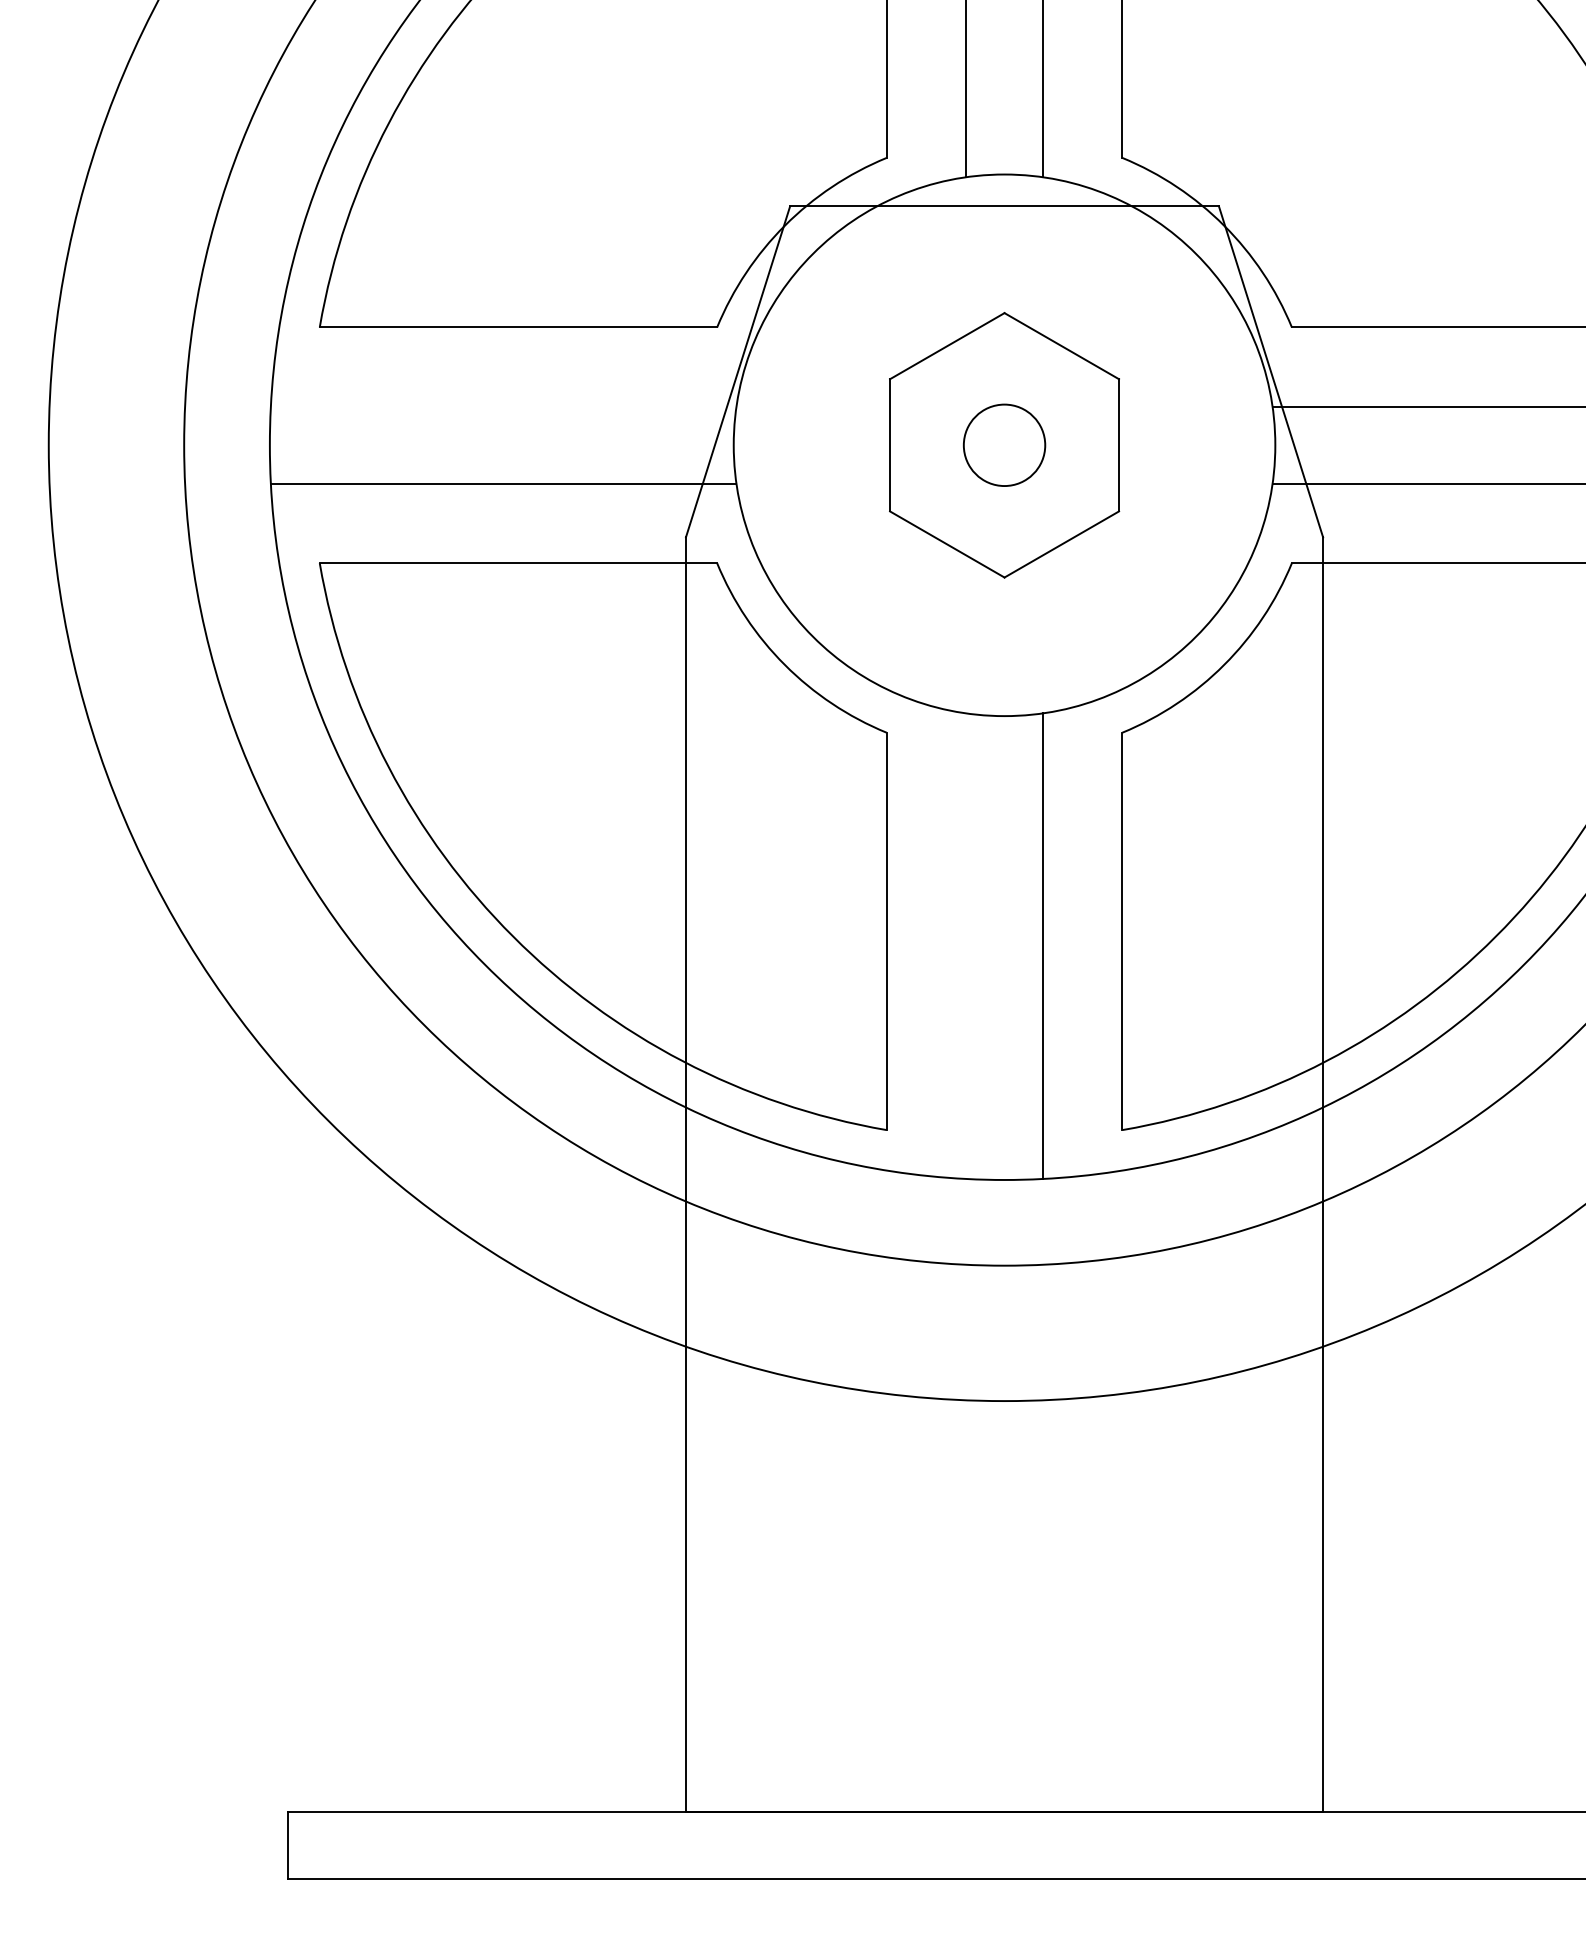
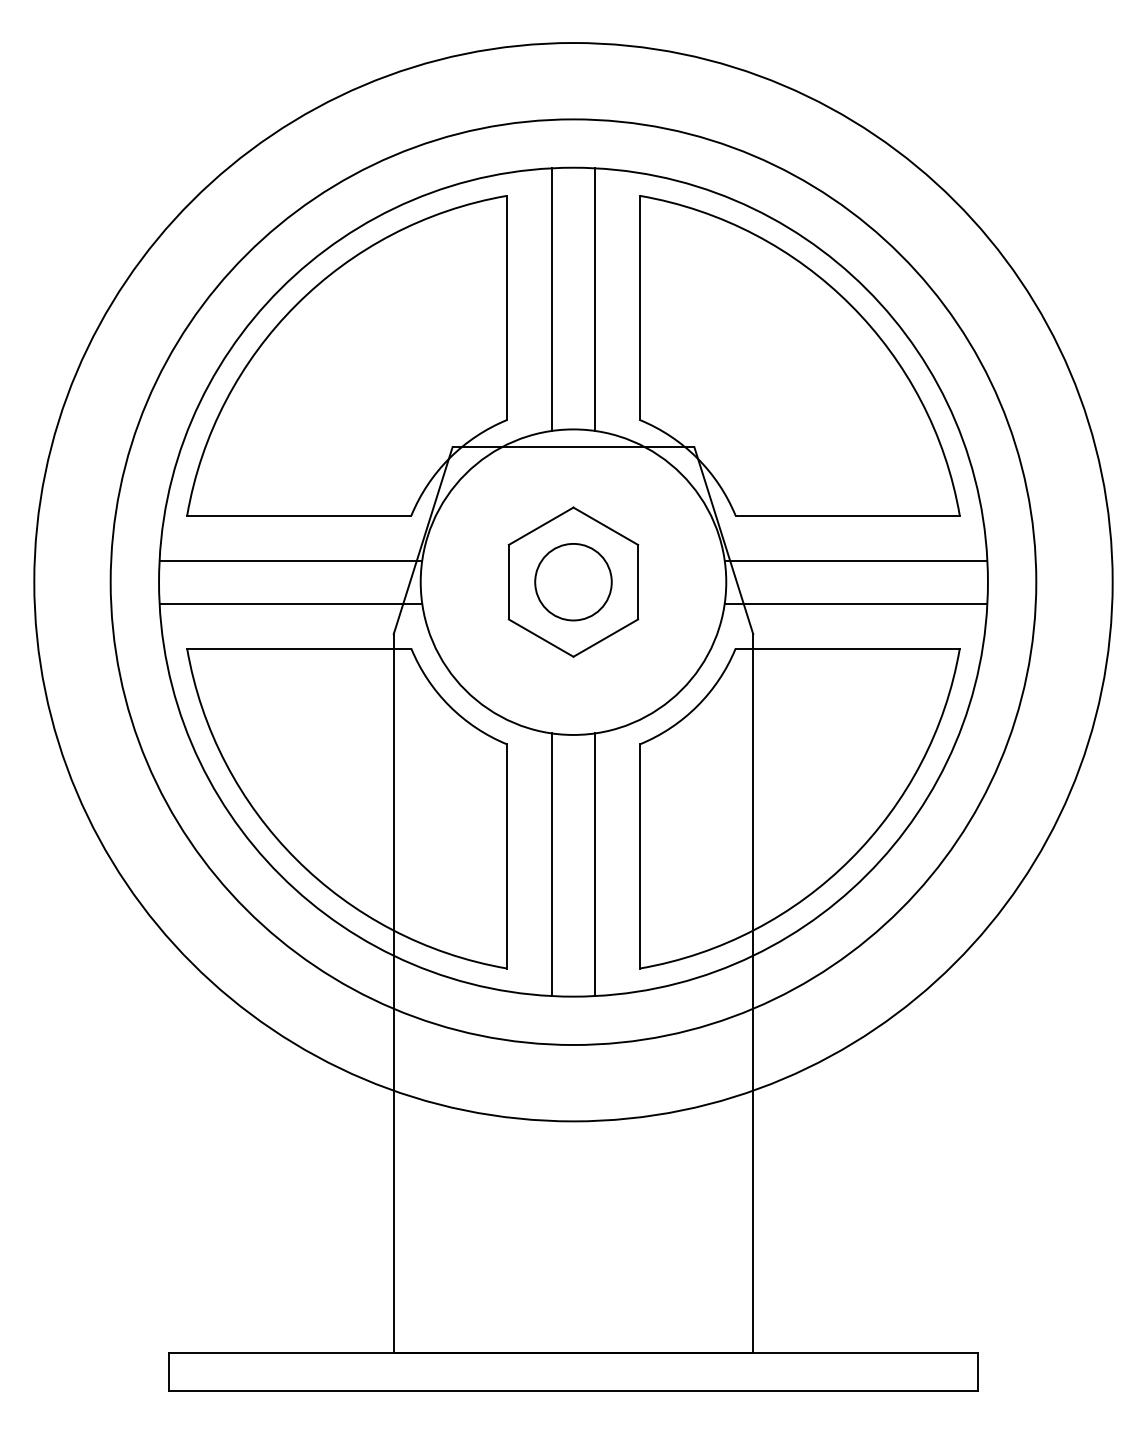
line: (502, 406) -> (290, 560), added
circle: (1004, 444) -> (573, 581), size x1.67
line: (965, 945) -> (551, 864), added

